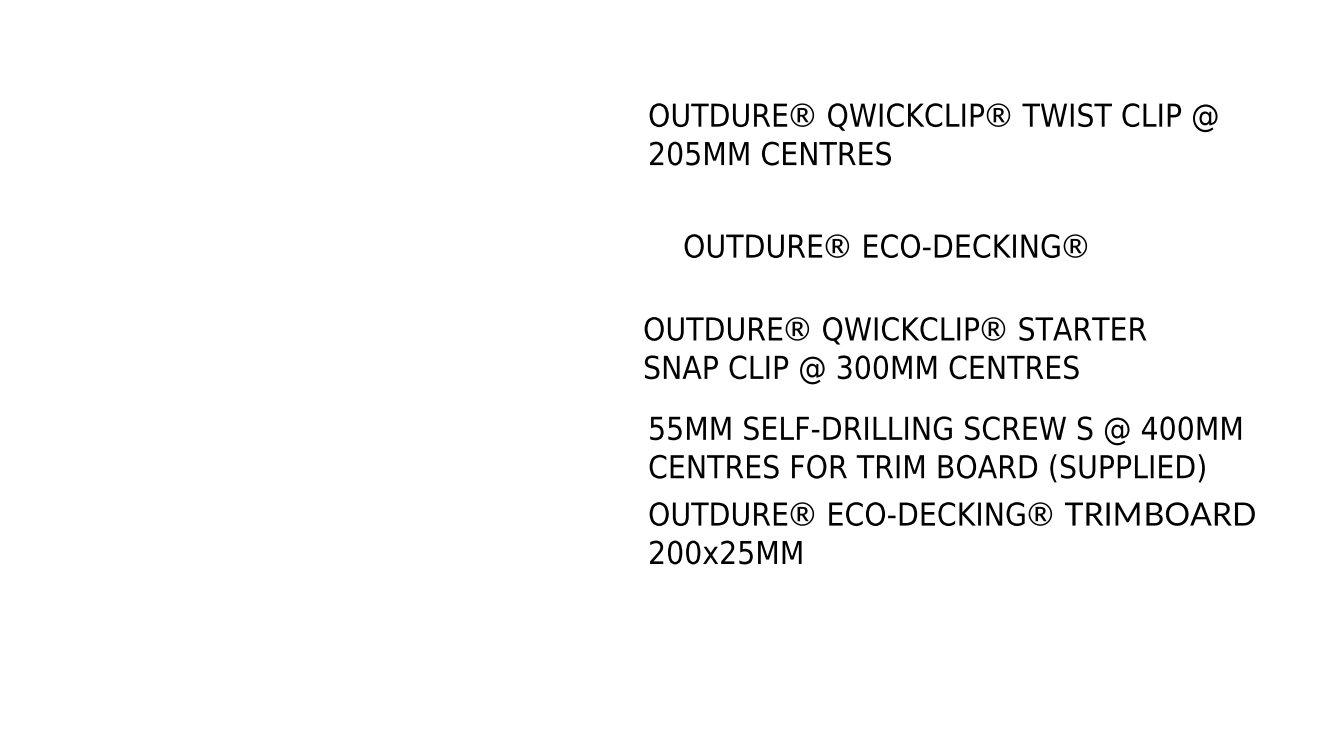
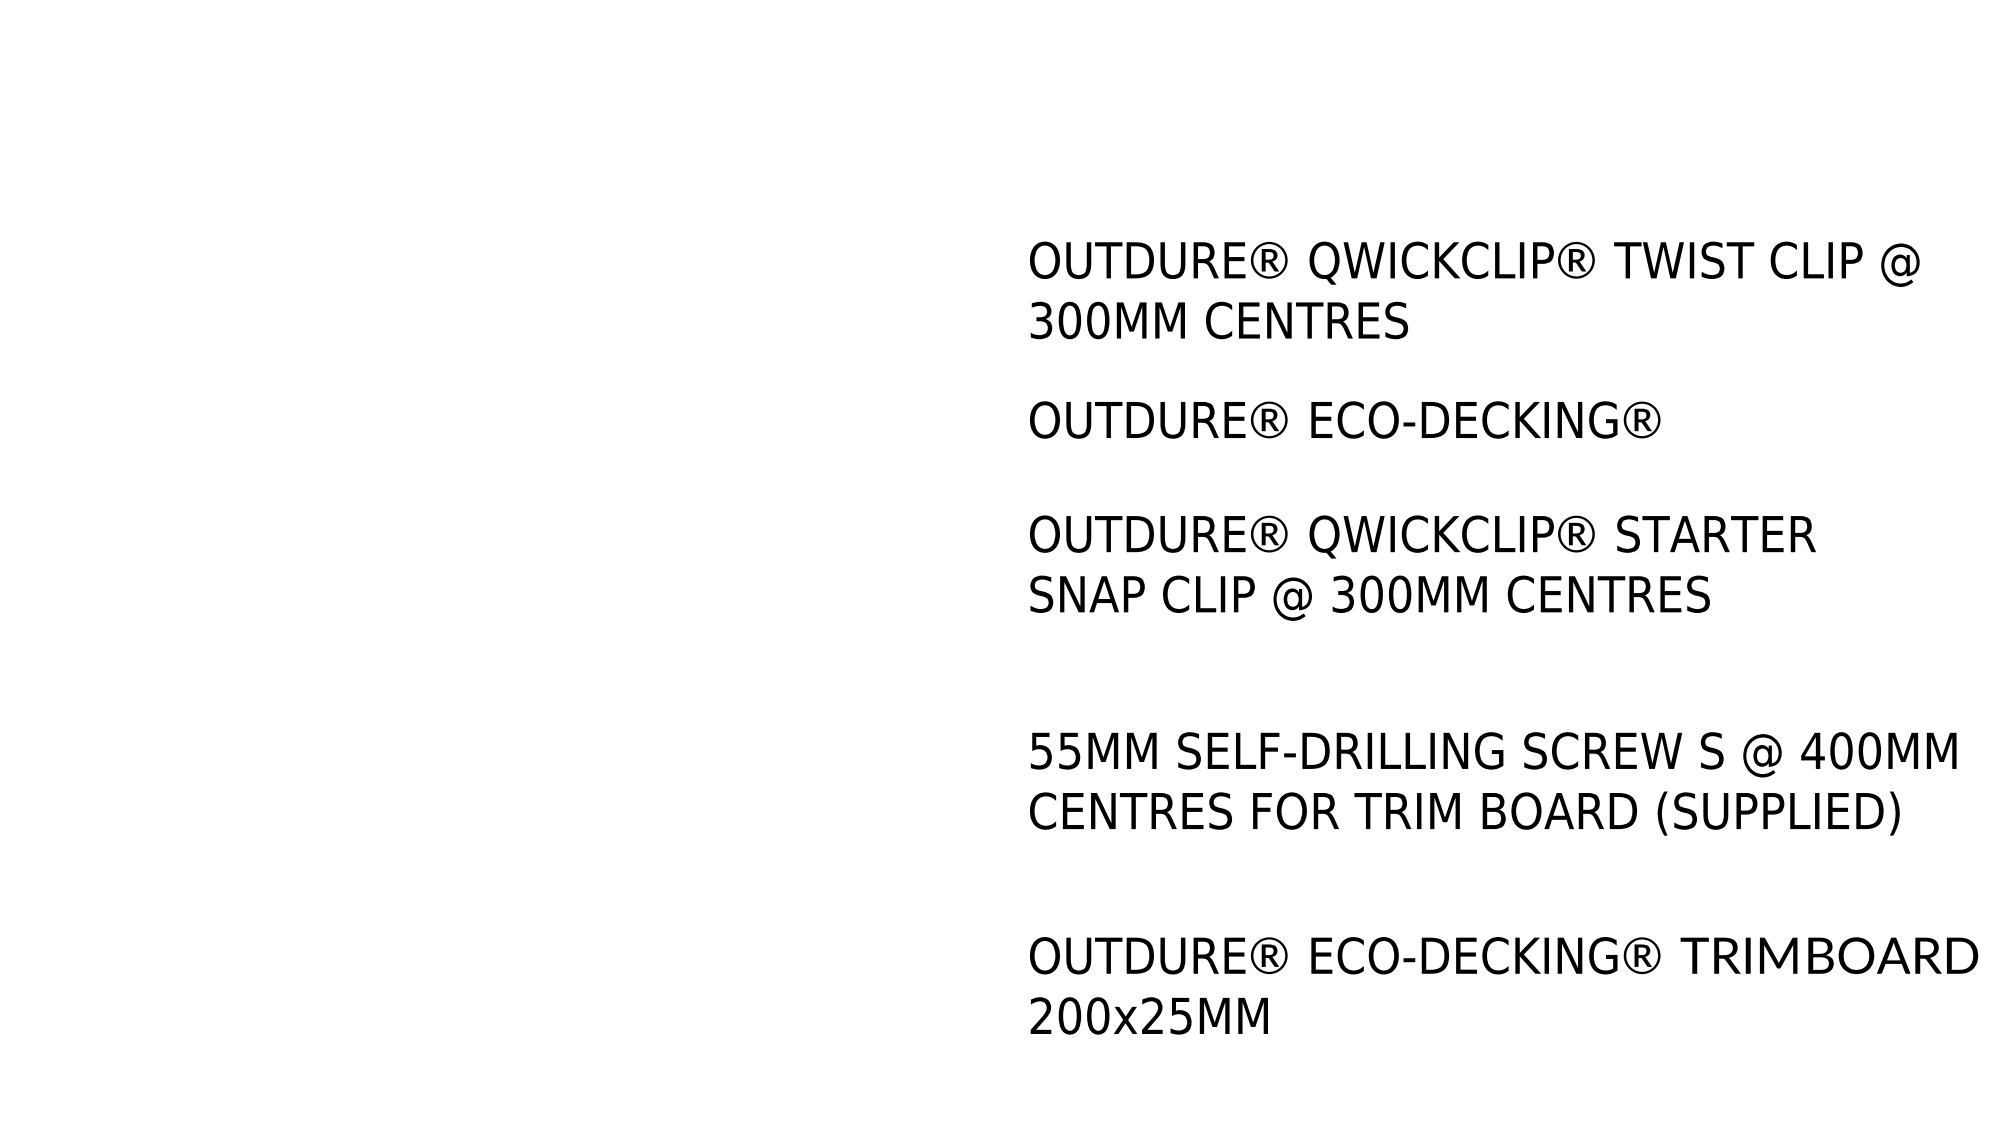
text: (675, 153) -> (1070, 320), 205MM -> 300MM
text: (885, 245) -> (1344, 419), moved
text: (895, 350) -> (1422, 567), moved
text: (951, 533) -> (1502, 986), moved

